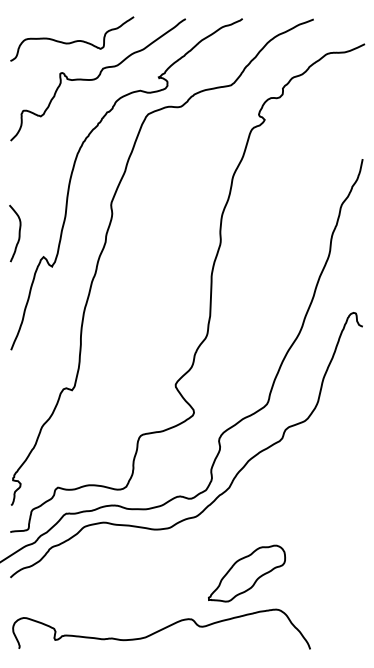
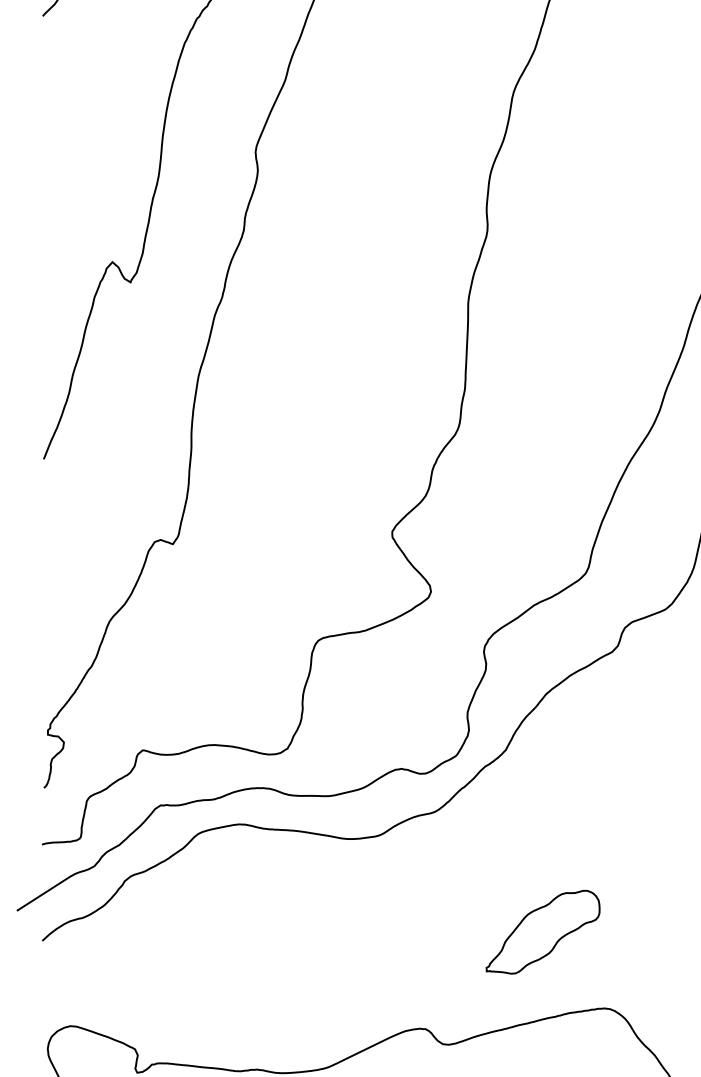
curve: (18, 233) -> (59, 212), removed
part: (246, 573) -> (542, 932), size x0.7

